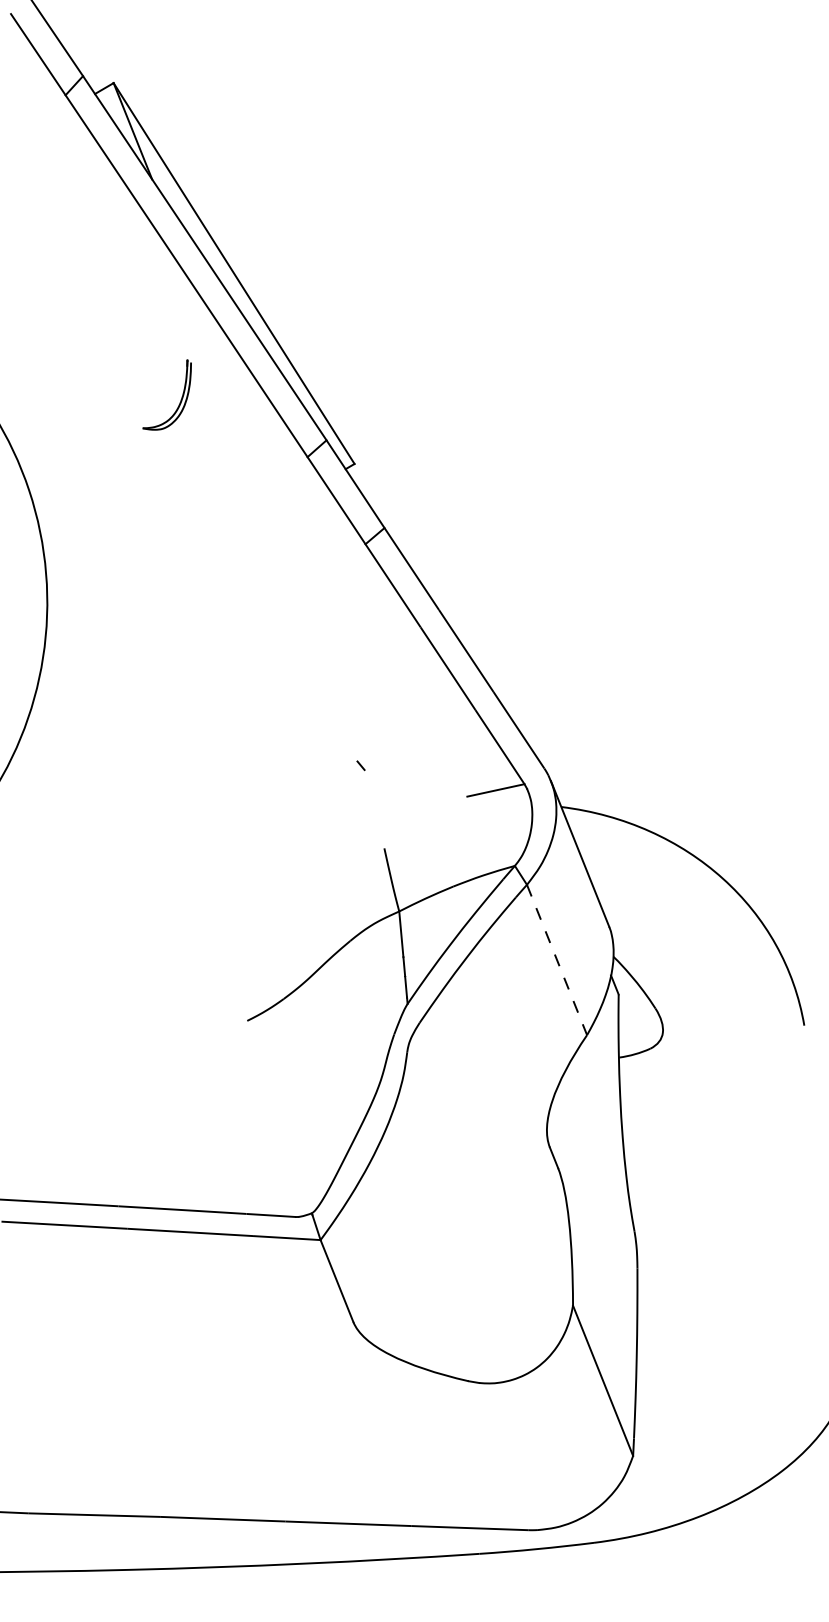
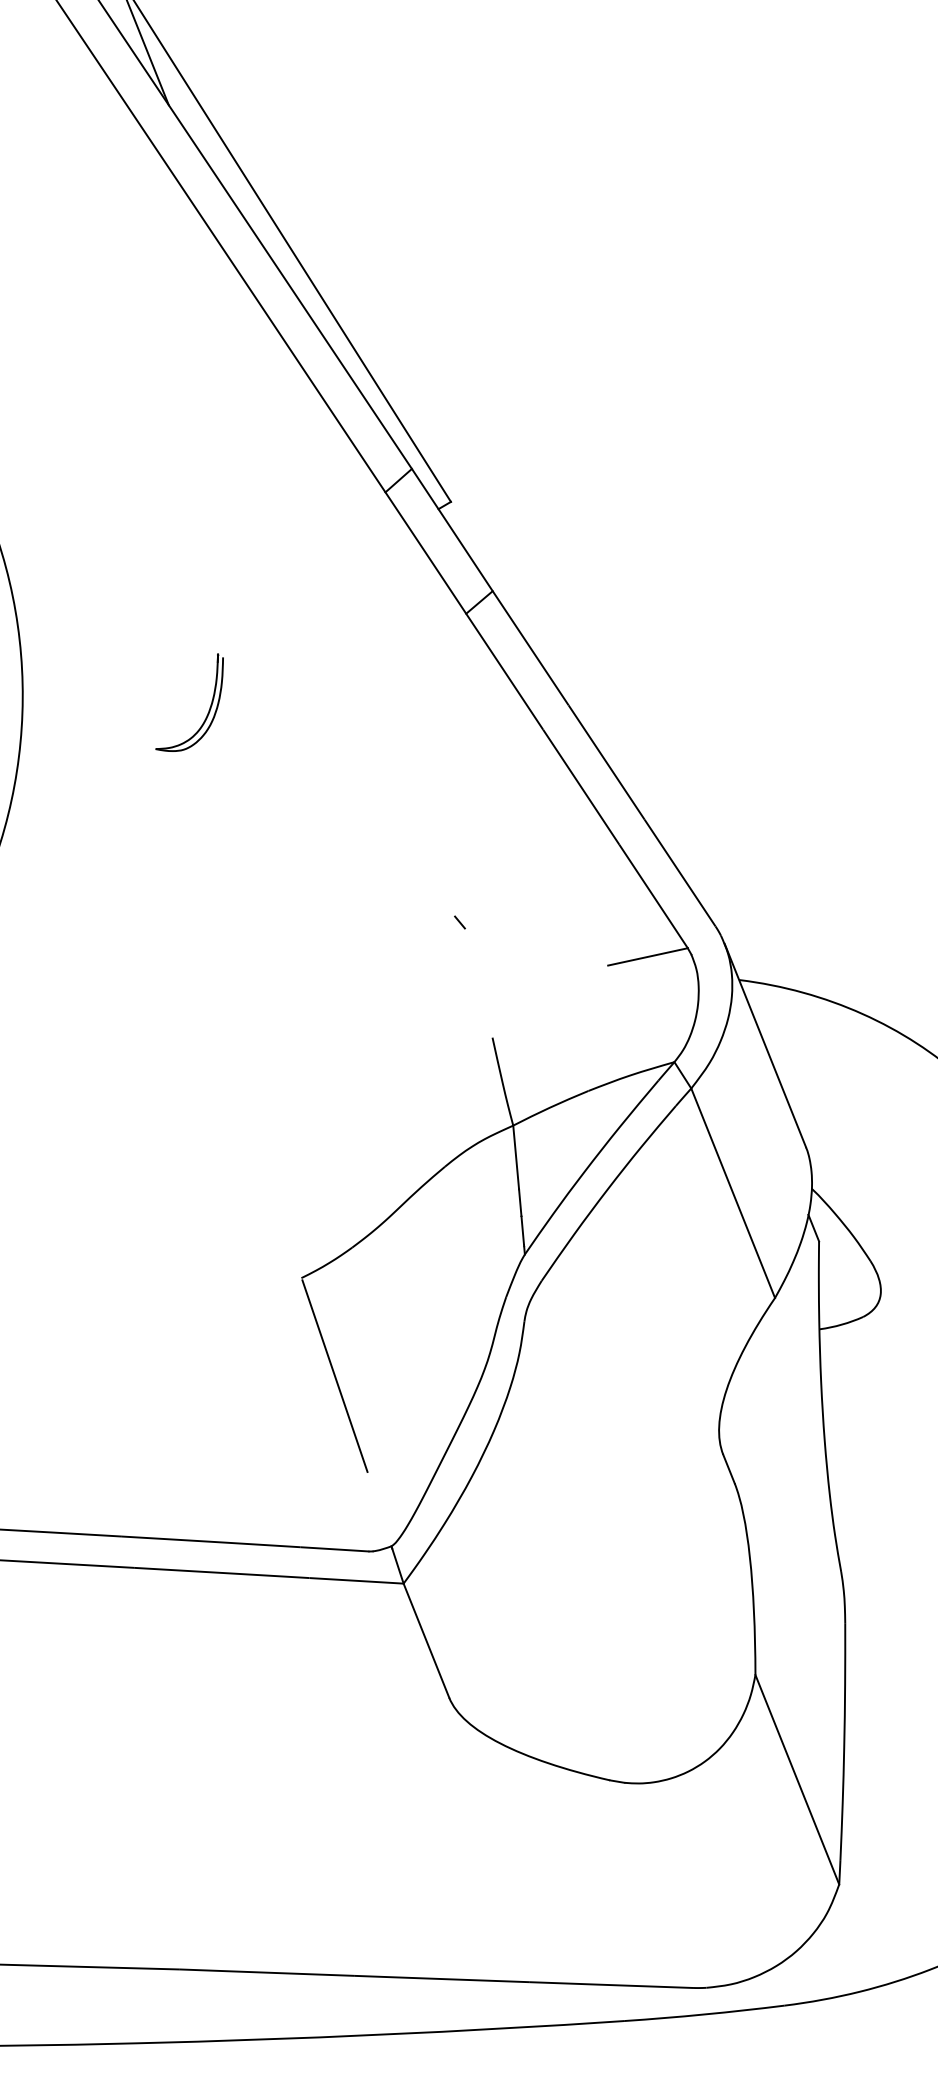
part: (180, 399) -> (208, 708), moved
line: (557, 960) -> (733, 1193), dashed -> solid
line: (271, 1090) -> (335, 1375), added

